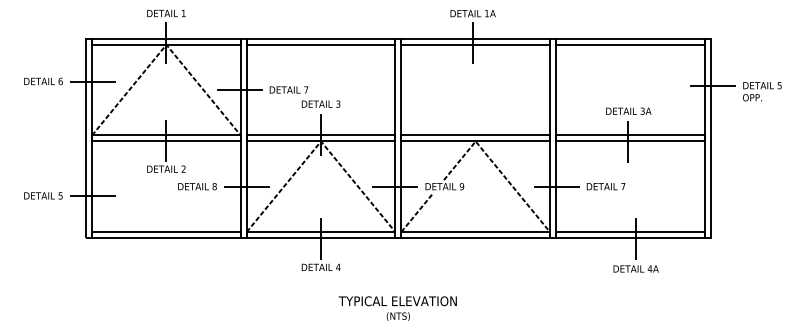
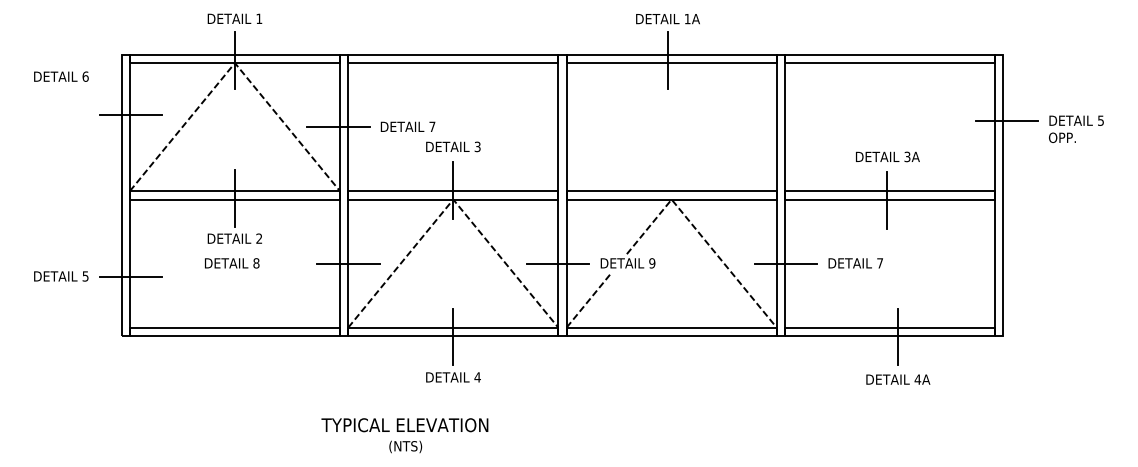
text: (43, 81) -> (61, 76), moved
text: (197, 186) -> (232, 263), moved
text: (397, 308) -> (404, 435), moved

